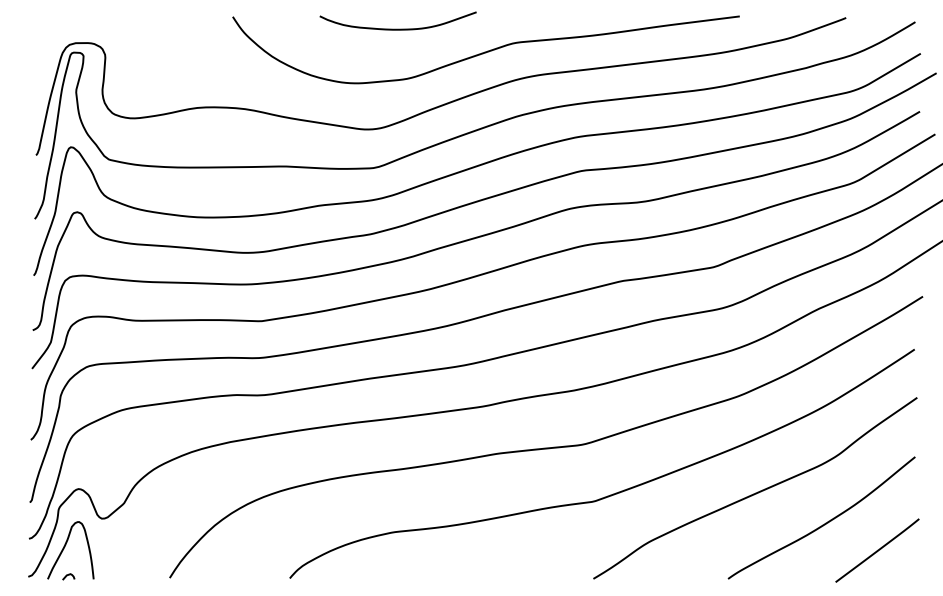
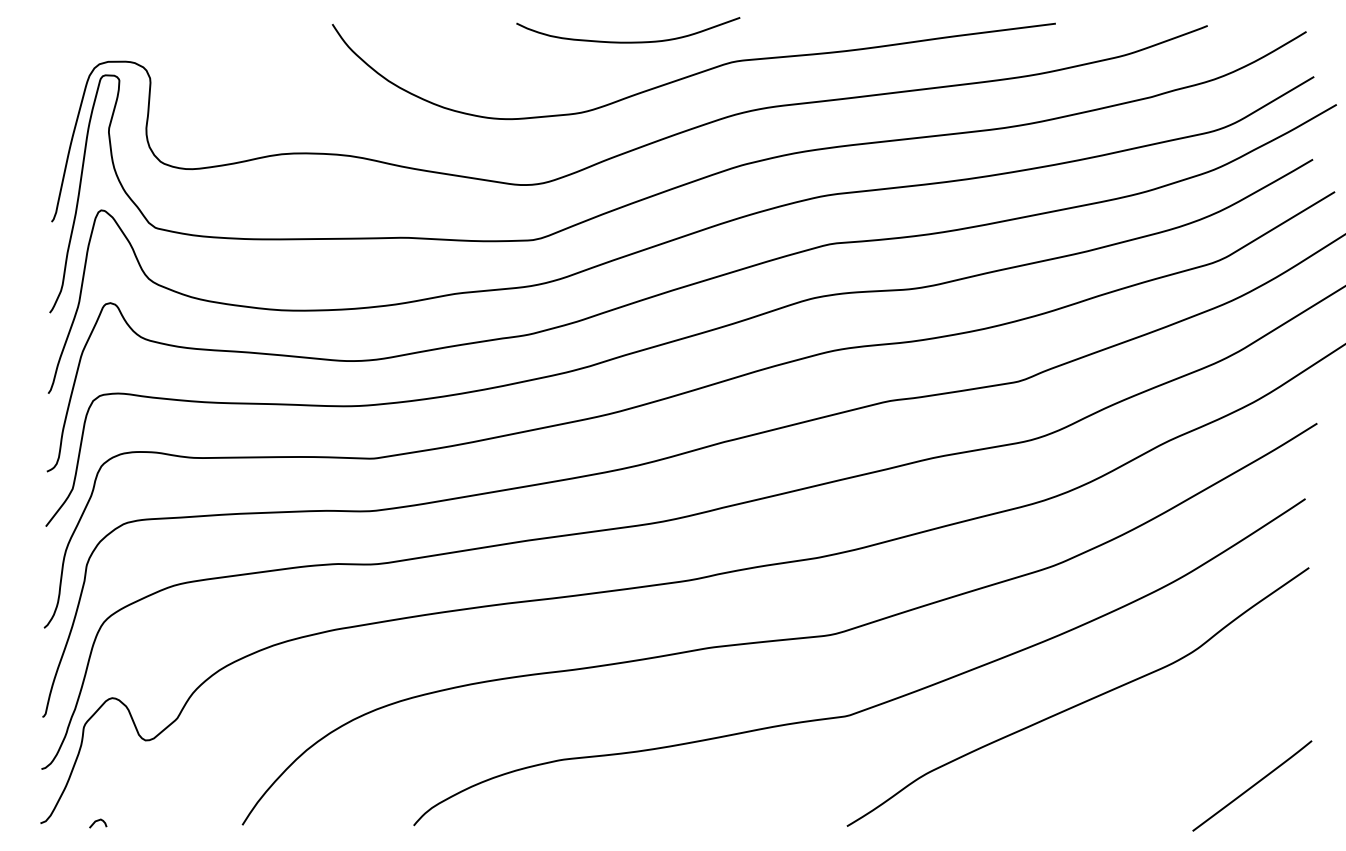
curve: (397, 28) -> (627, 40), moved
curve: (825, 522) -> (1178, 745), removed
curve: (65, 547) -> (93, 781), removed

